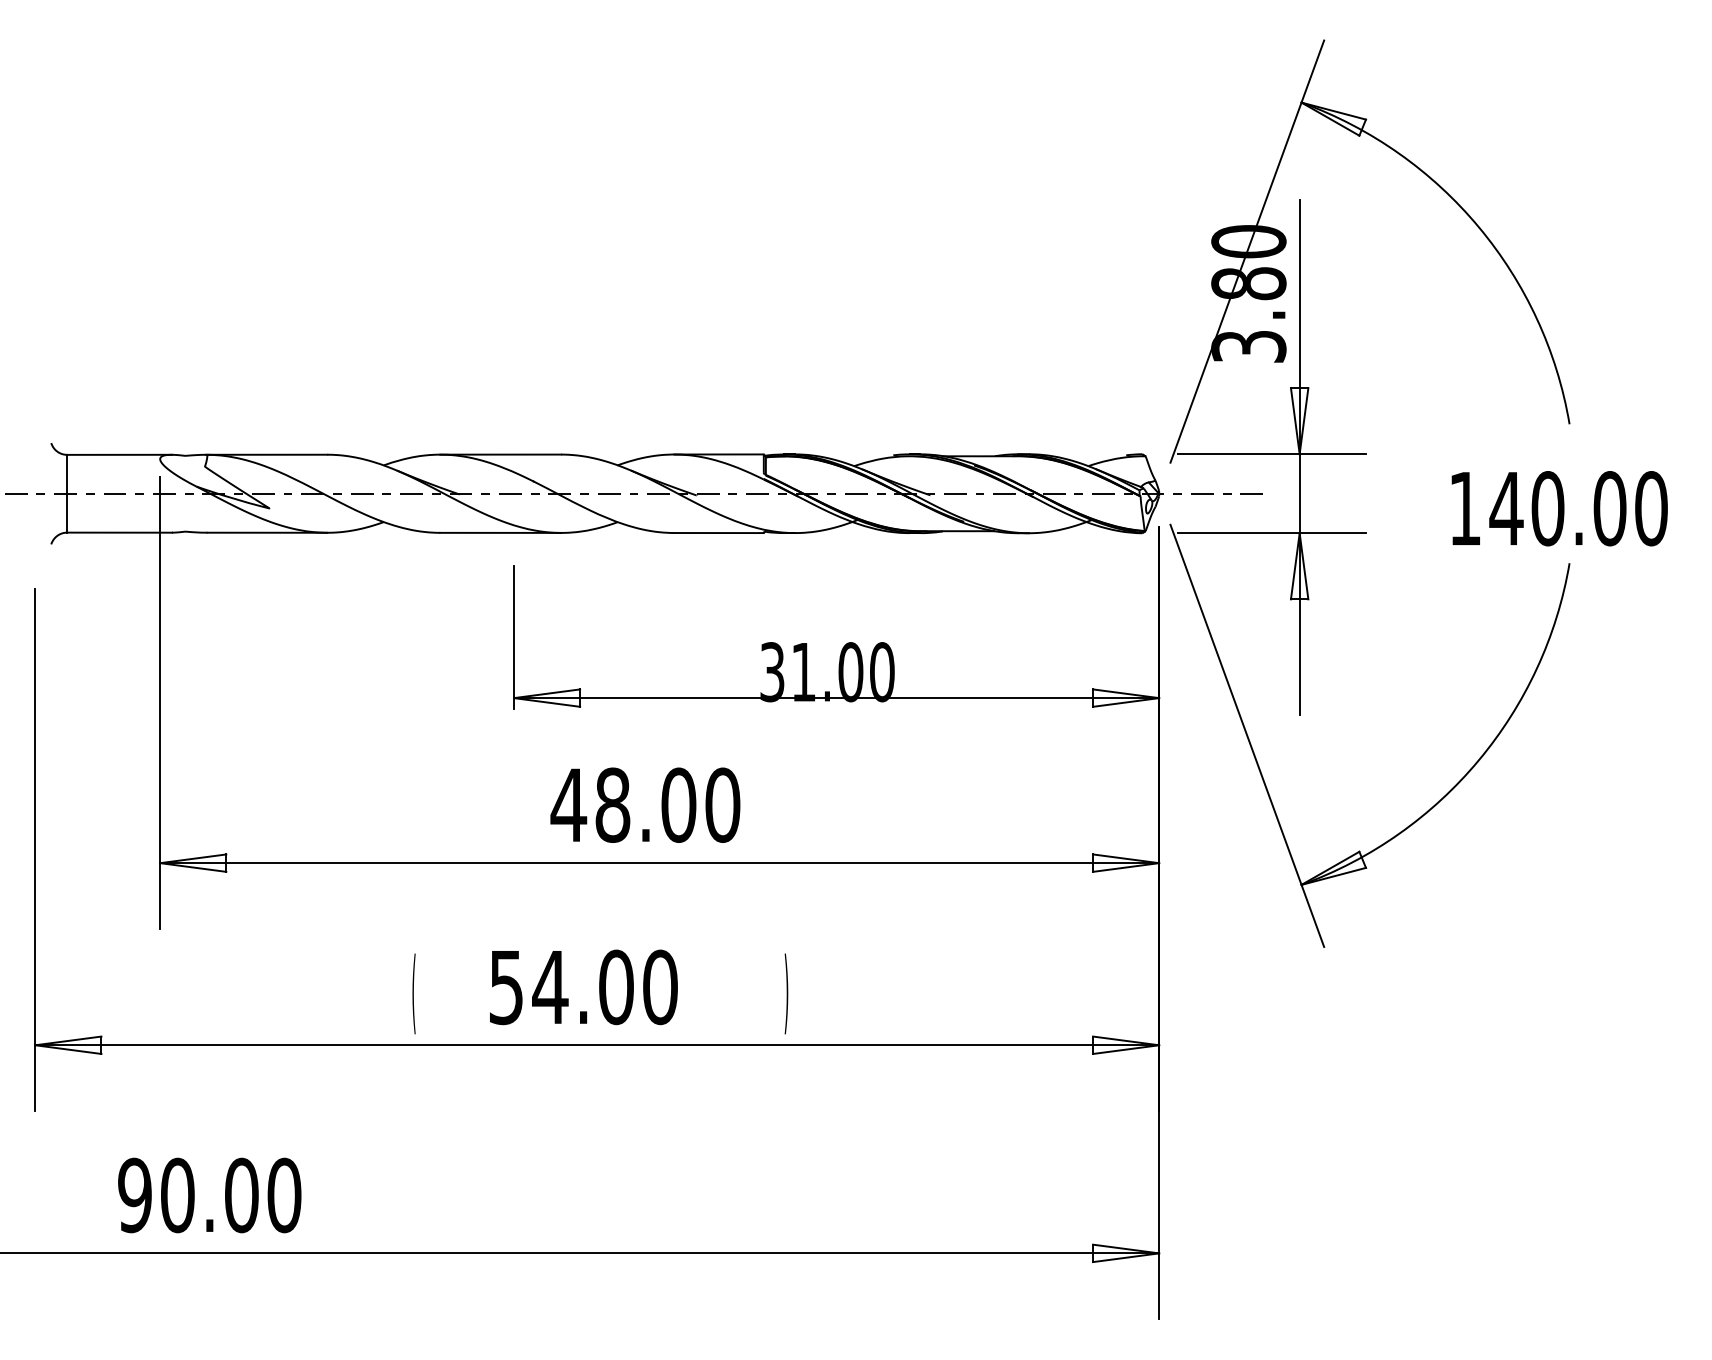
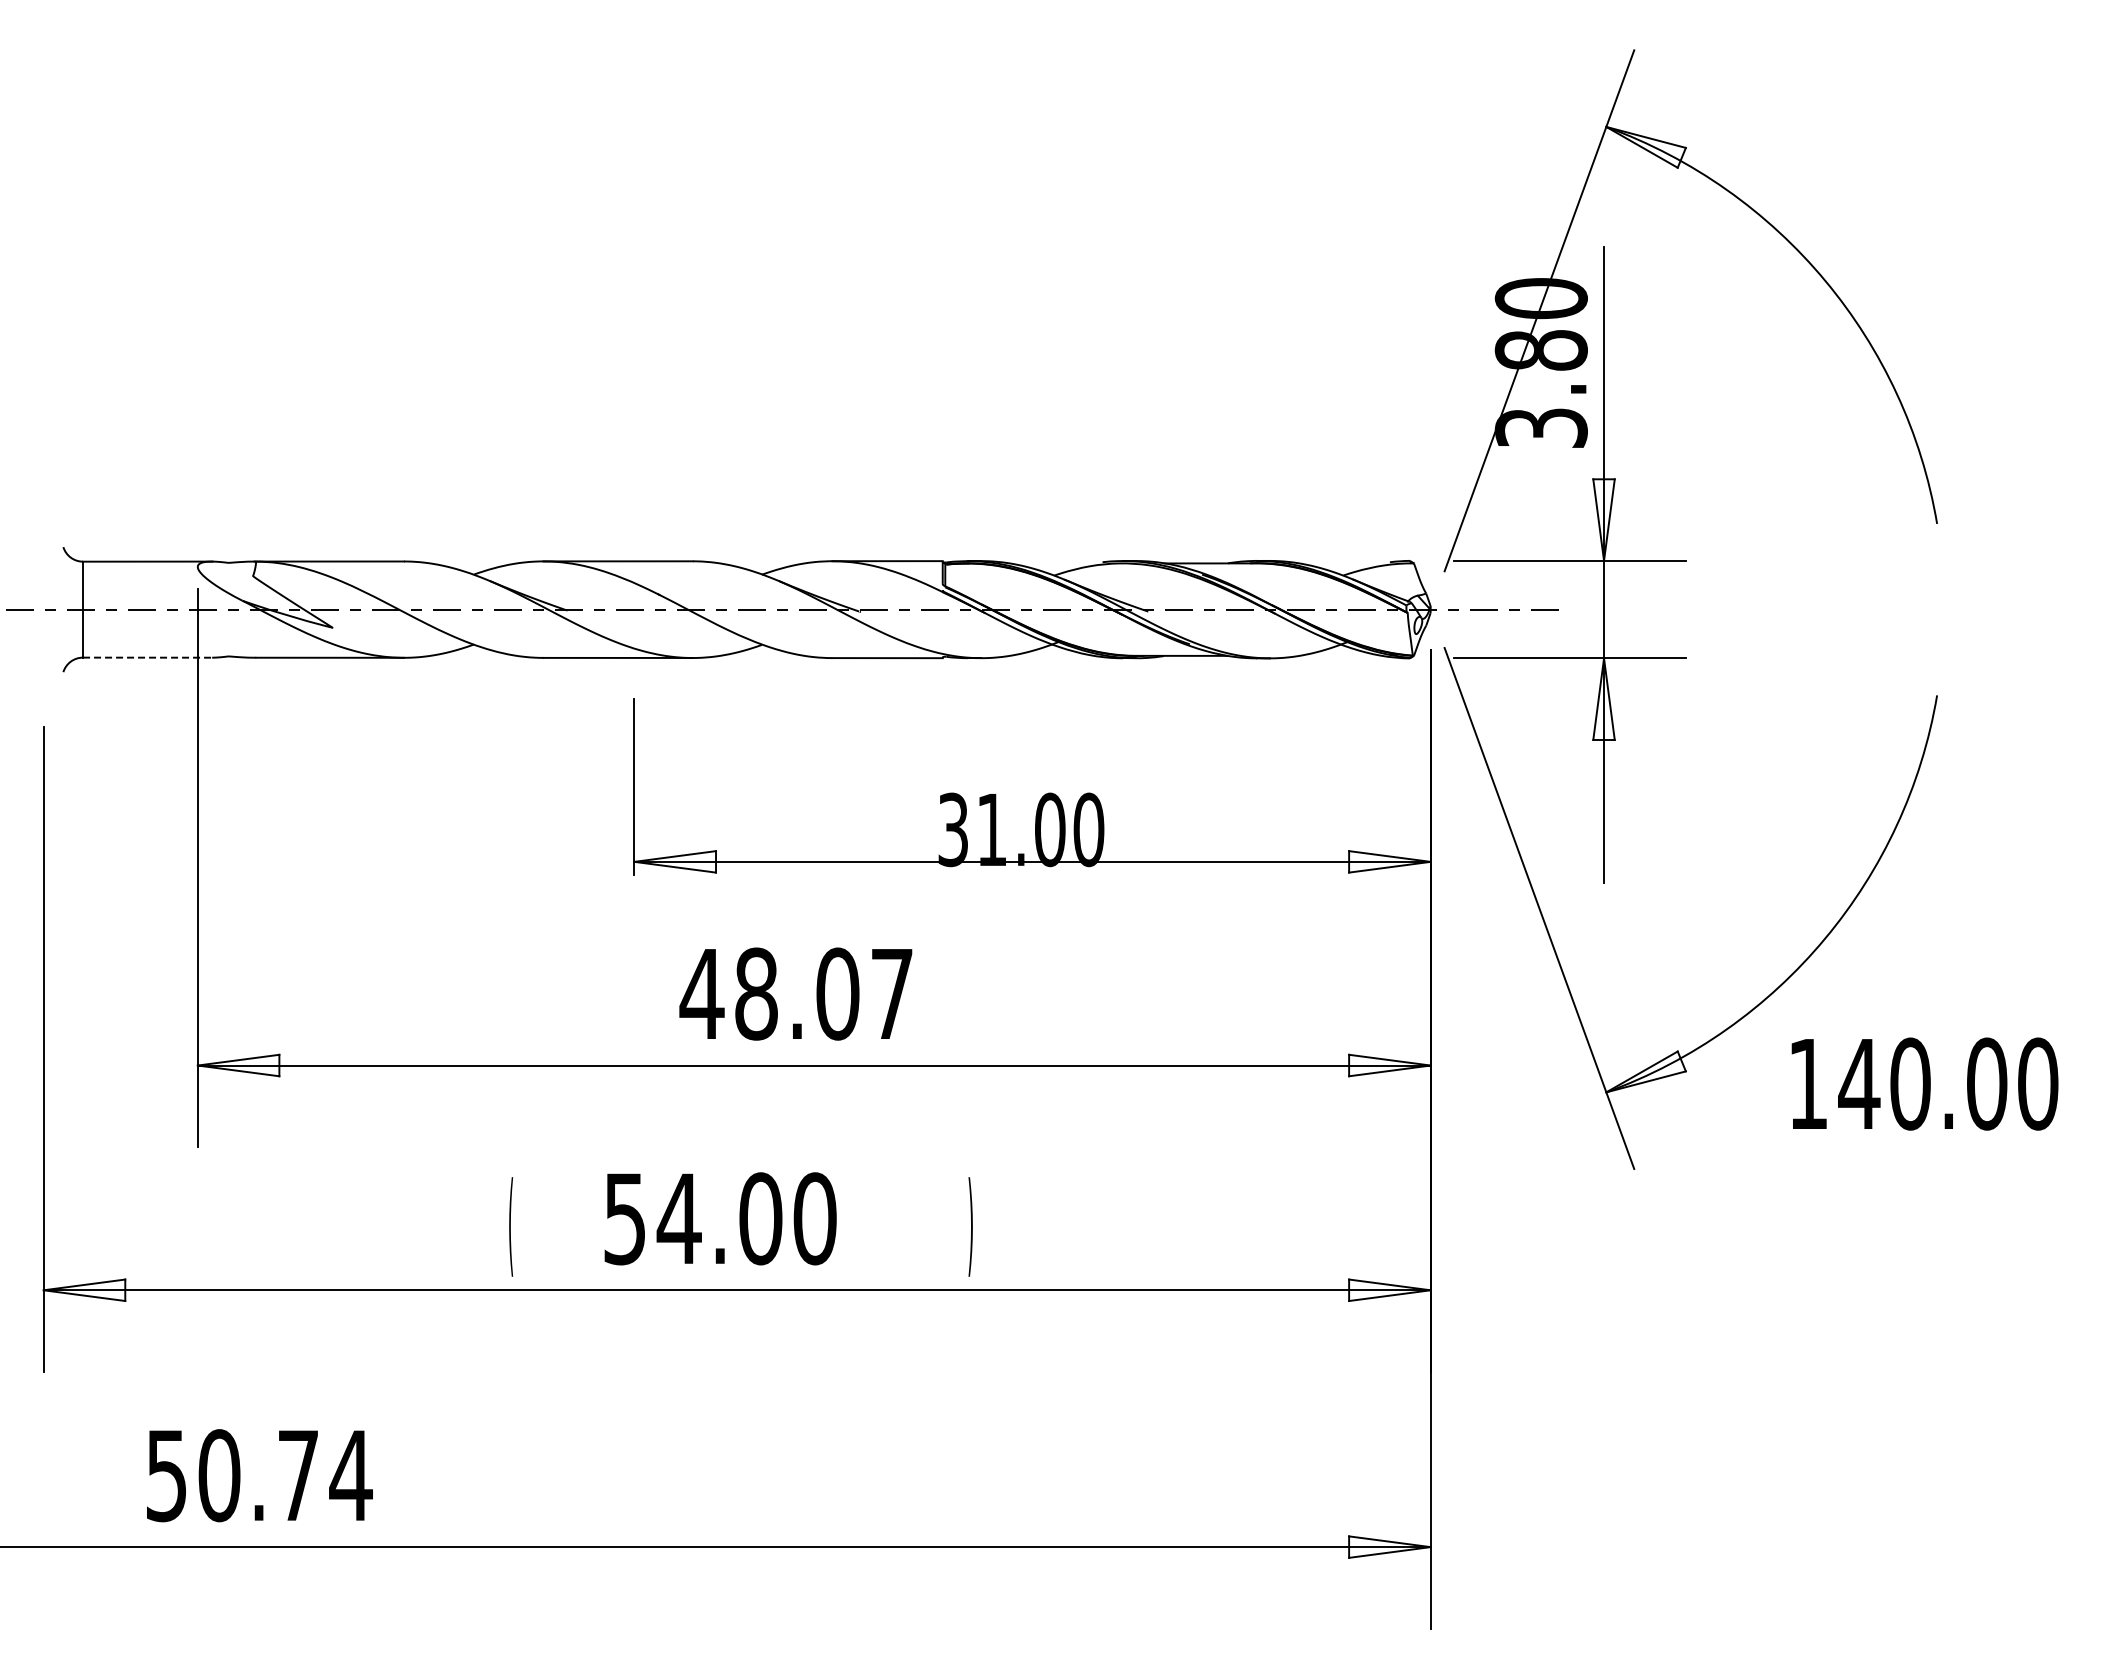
text: (1559, 508) -> (1924, 1083), moved
line: (119, 532) -> (147, 657), solid -> dashed
text: (722, 804) -> (891, 993), 48.00 -> 48.07
text: (209, 1195) -> (258, 1475), 90.00 -> 50.74

